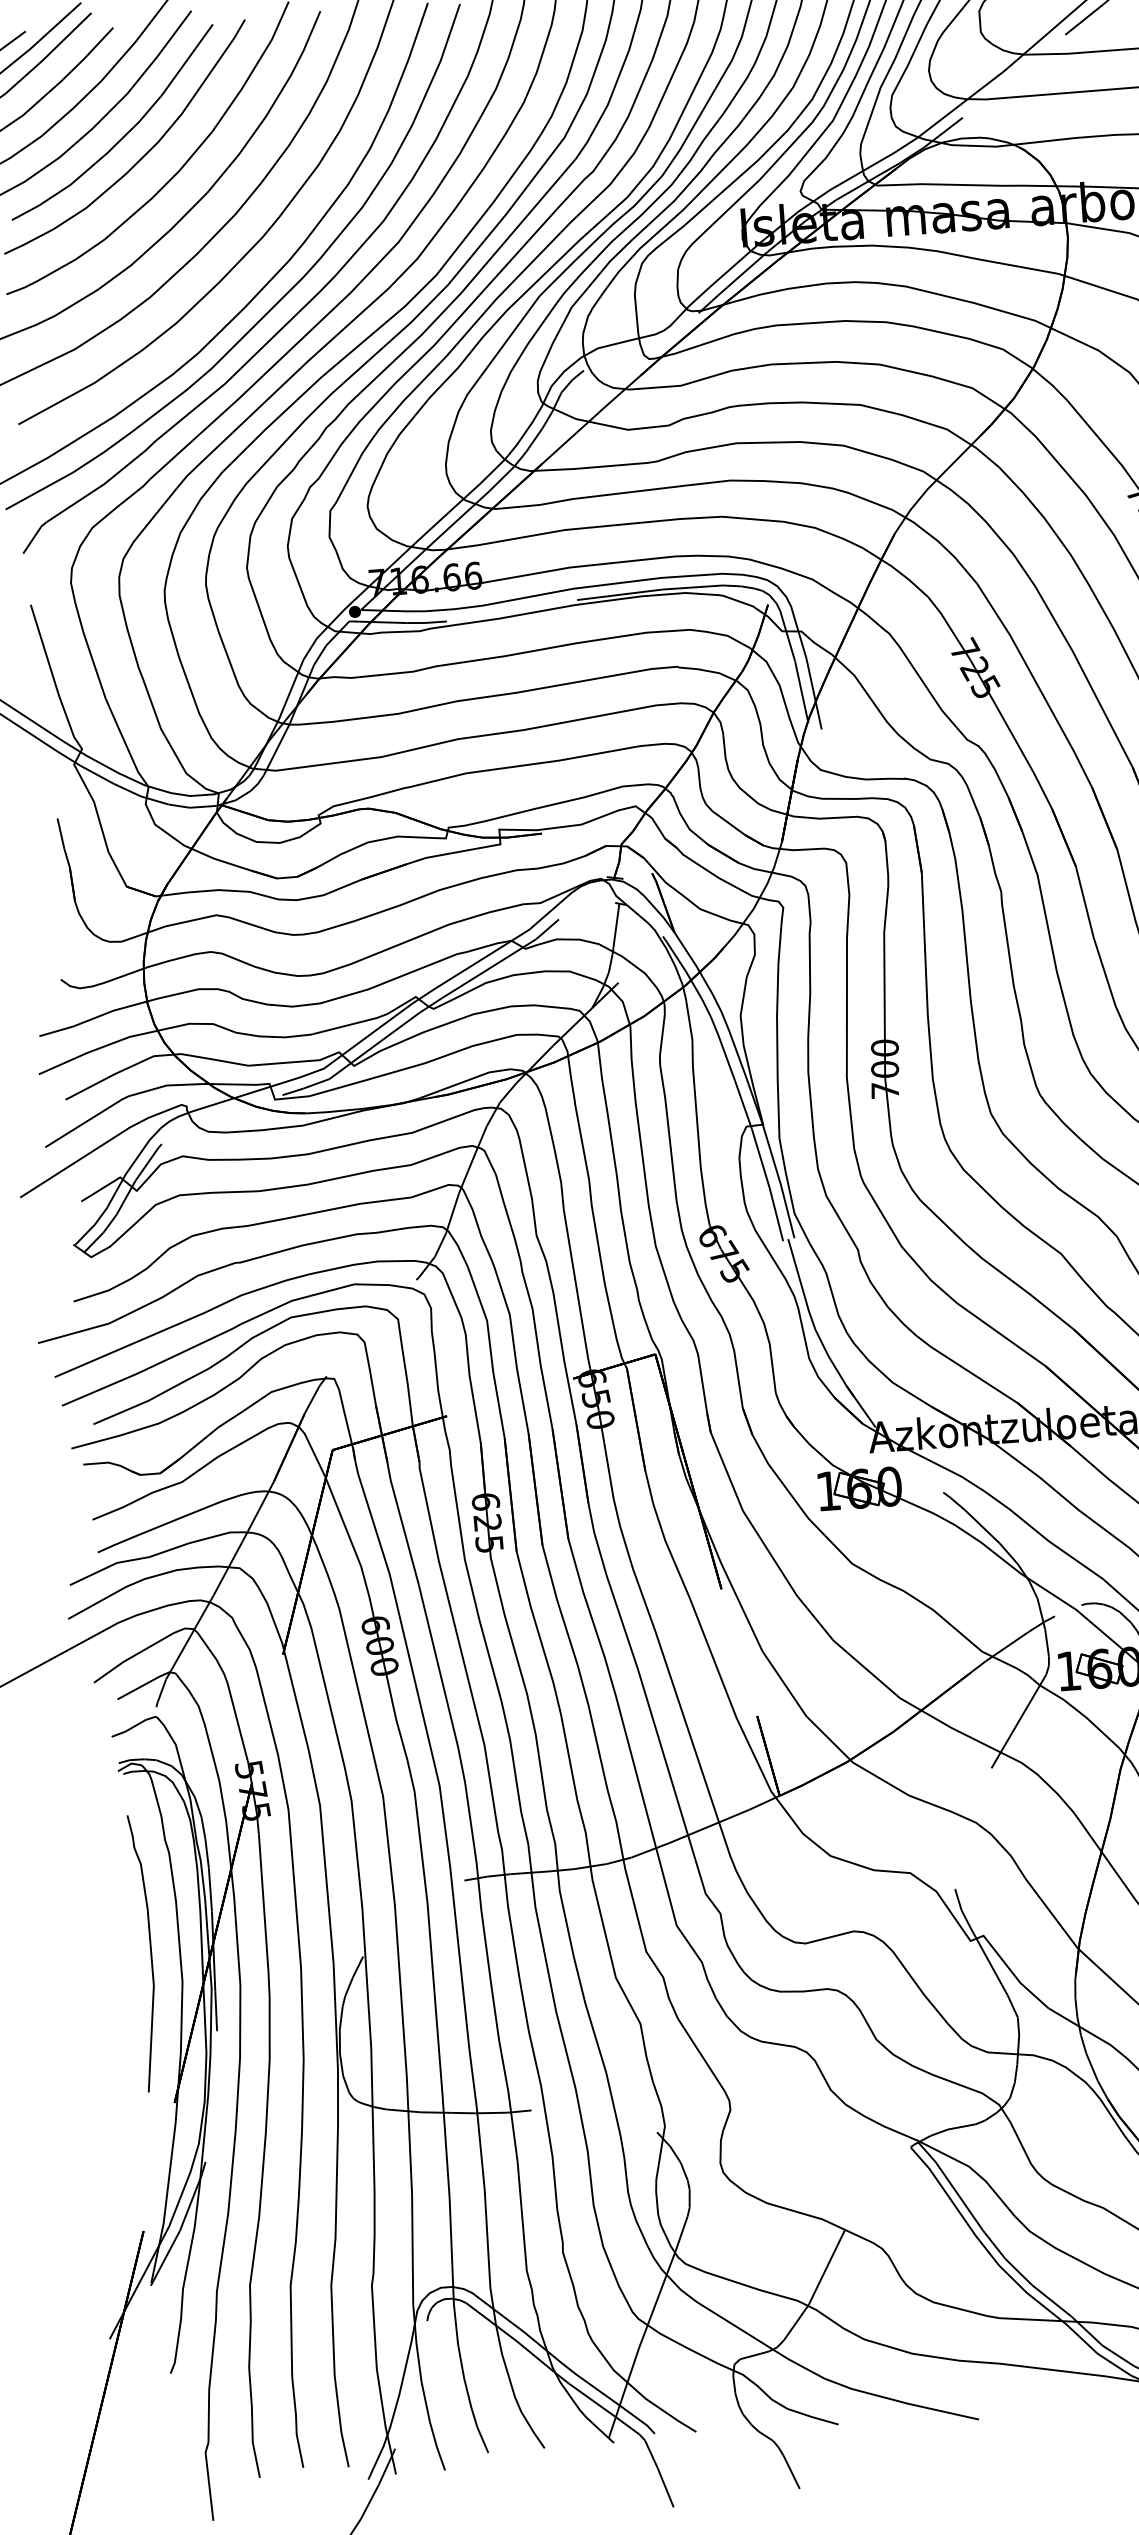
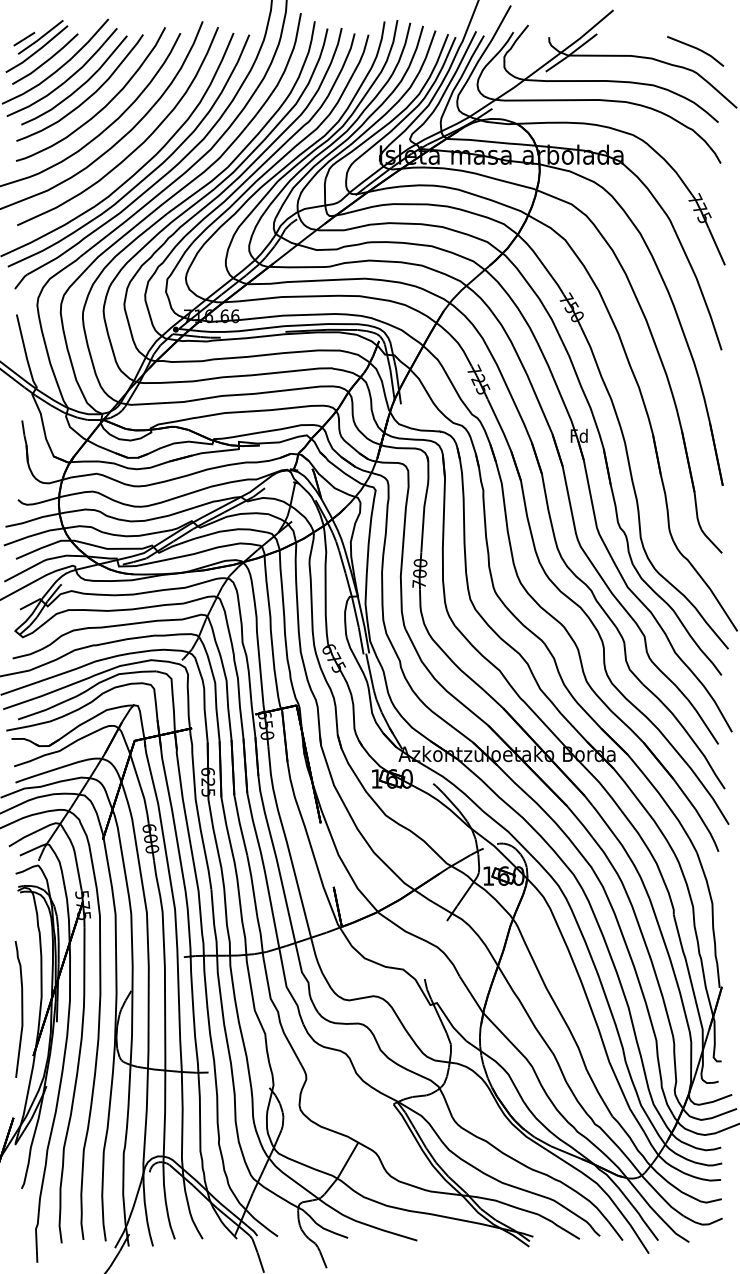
curve: (149, 1953) -> (21, 1009), moved

